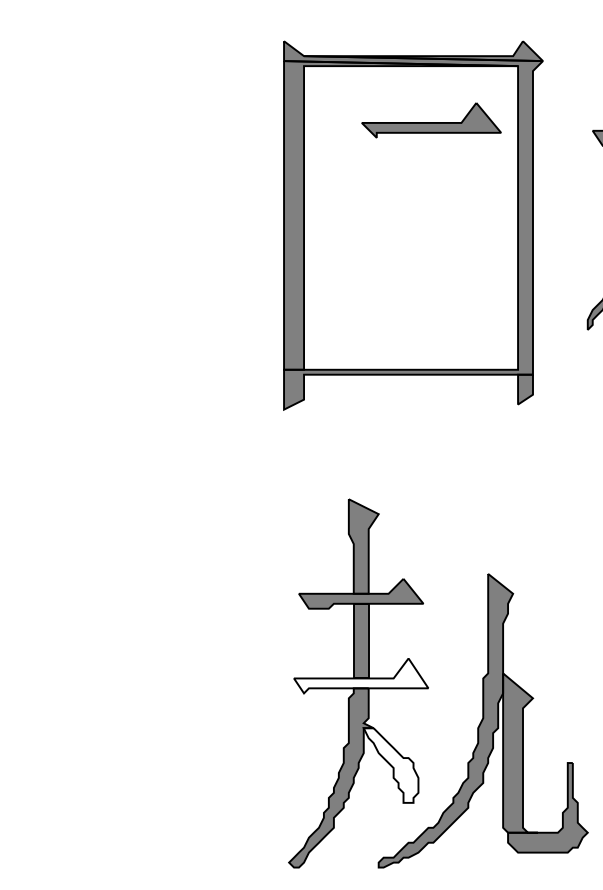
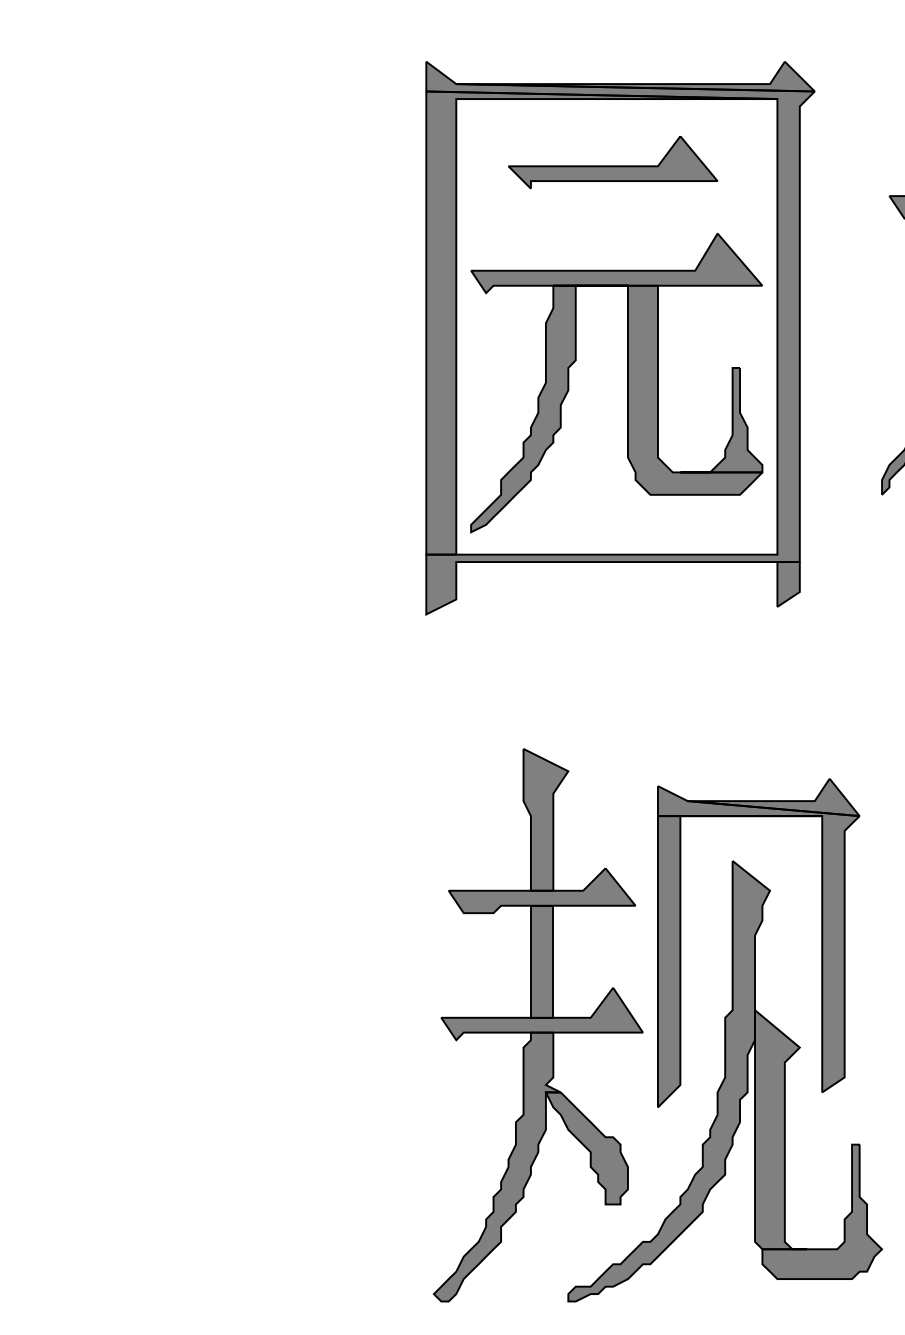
part: (431, 120) -> (613, 162), moved
part: (417, 255) -> (626, 383), added
part: (547, 628) -> (821, 942), added
fill: (361, 675) -> (542, 1013), added
fill: (390, 765) -> (586, 1148), added

